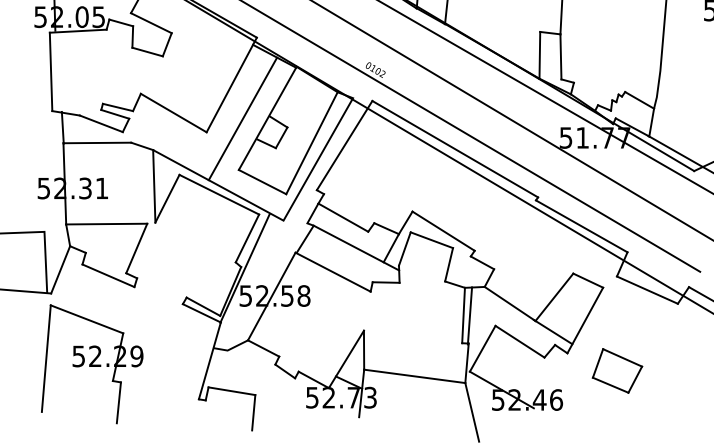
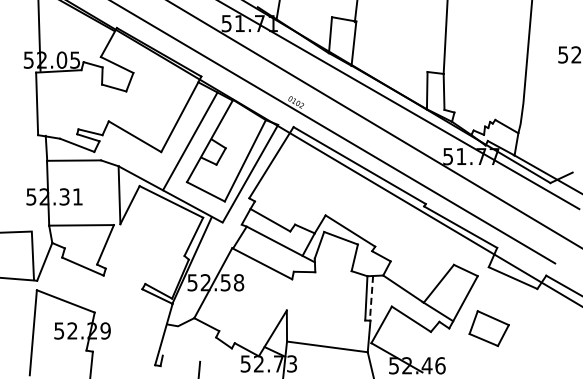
line: (470, 315) -> (371, 298), solid -> dashed
part: (616, 370) -> (488, 328), moved
line: (231, 390) -> (181, 358), removed

